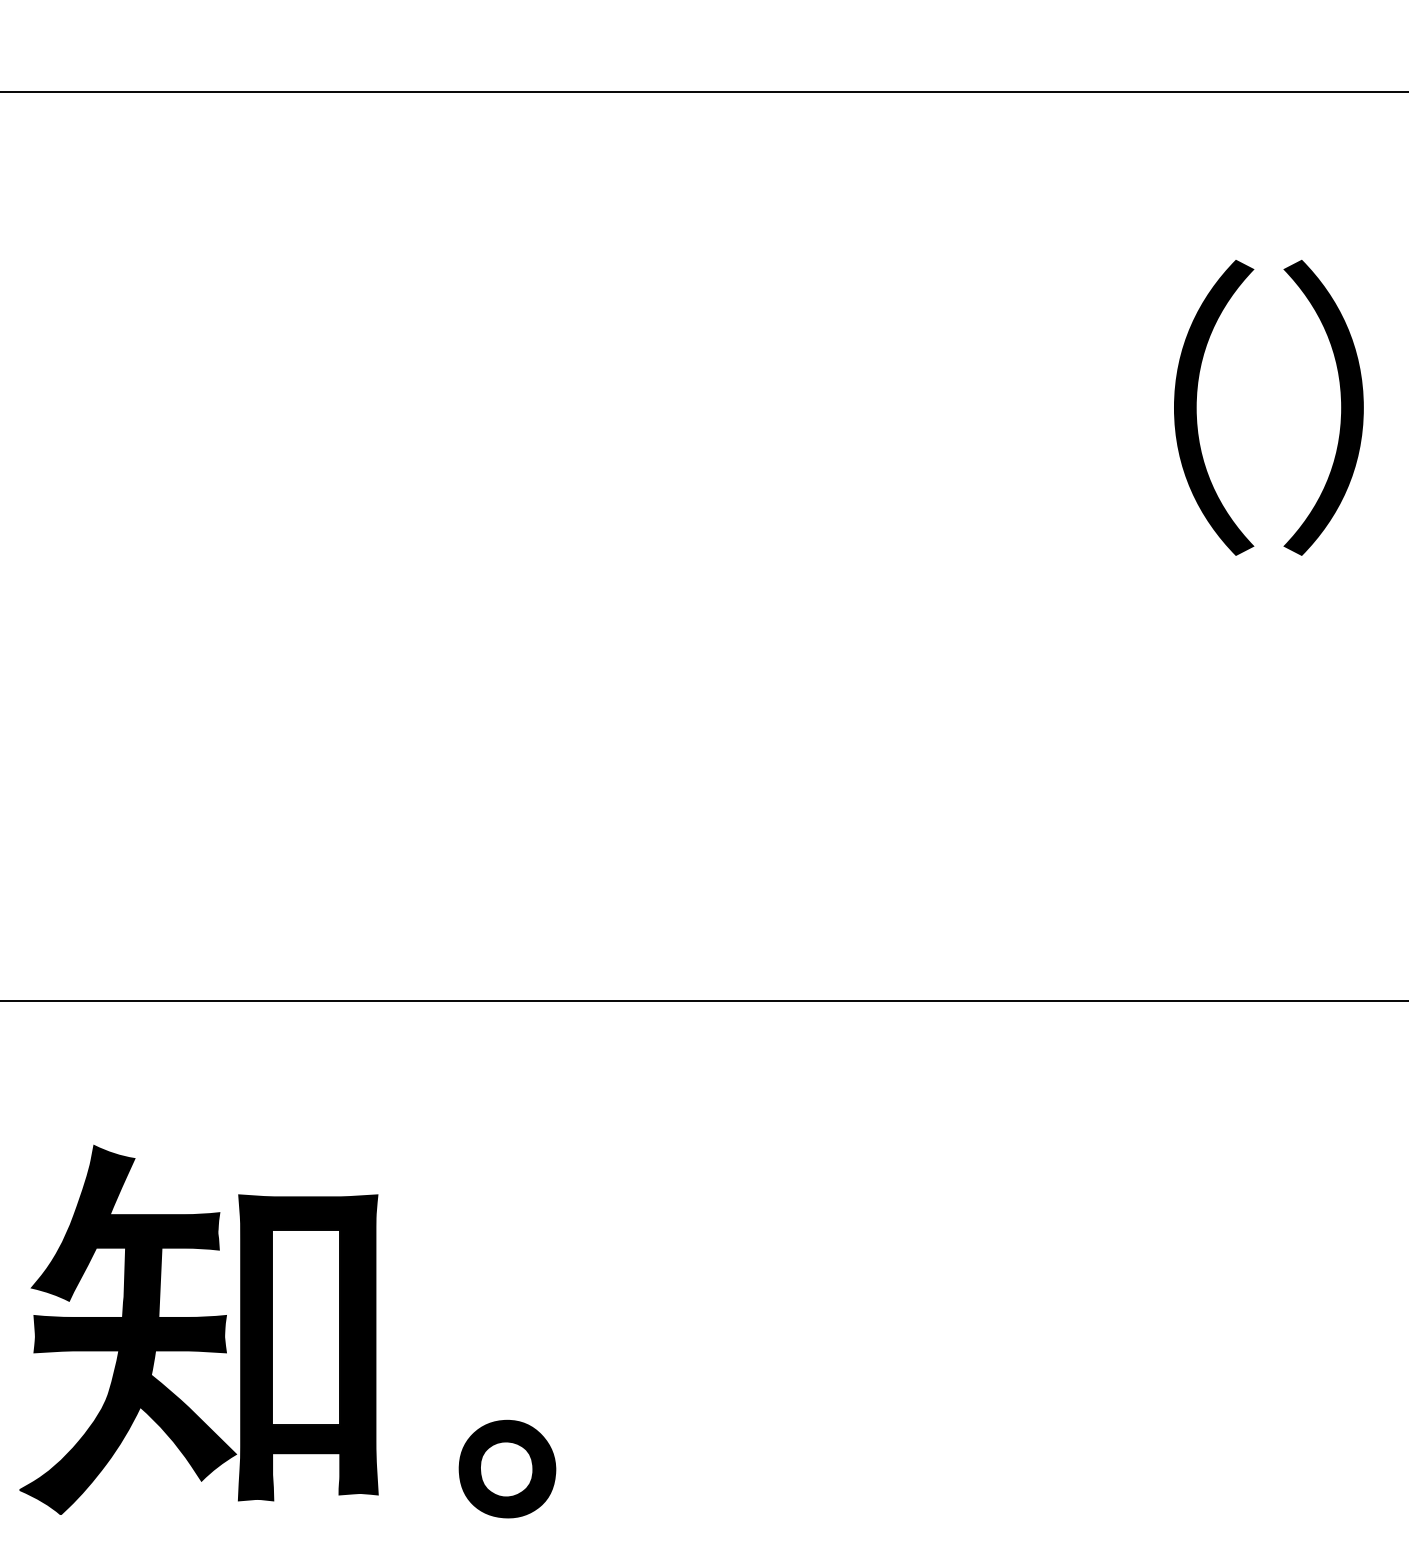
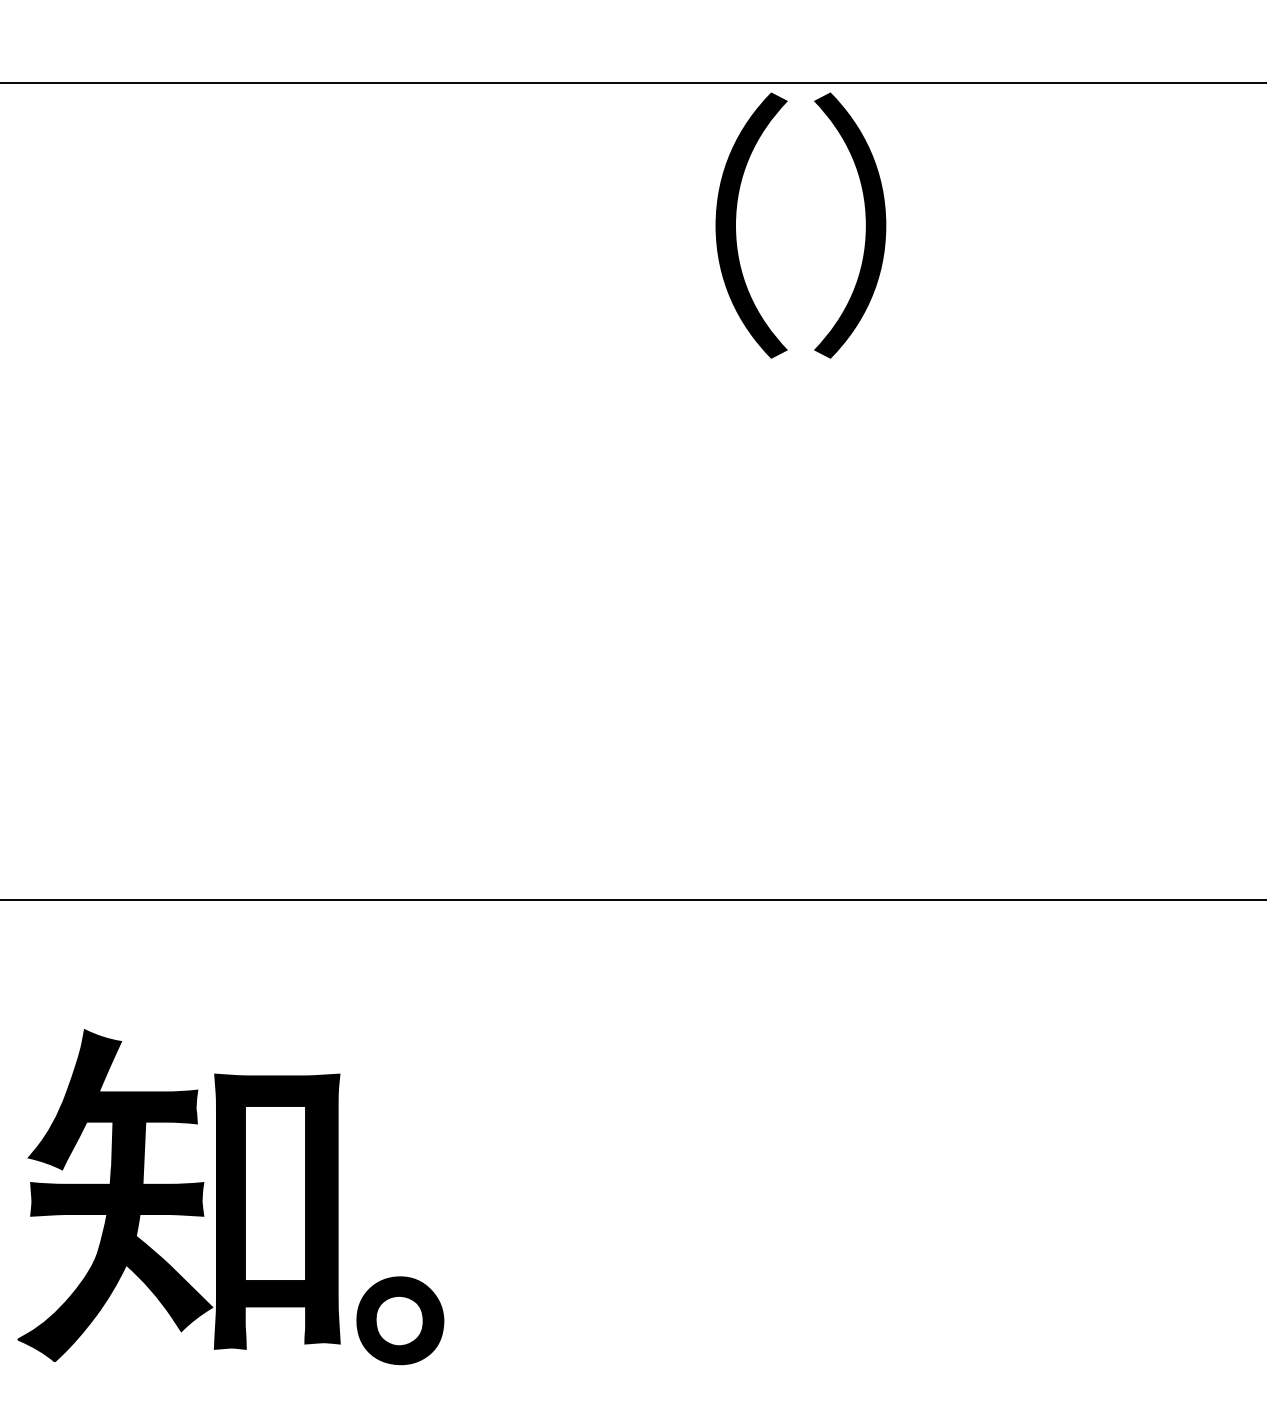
text: (1268, 407) -> (800, 225), moved
part: (507, 1468) -> (400, 1320), moved

